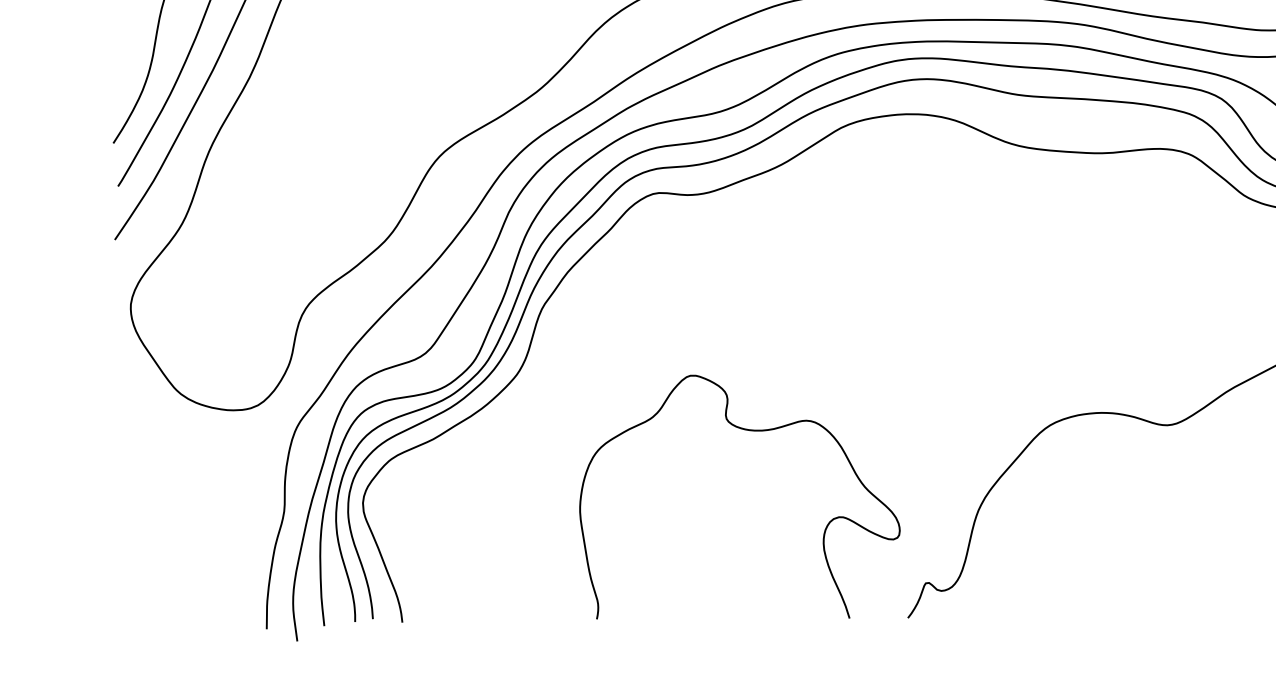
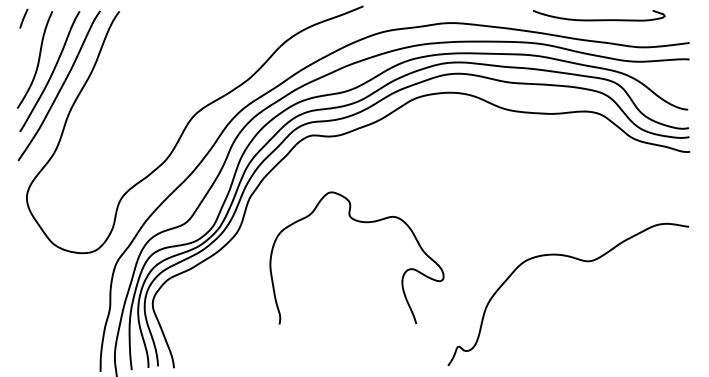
curve: (753, 433) -> (364, 223), moved

